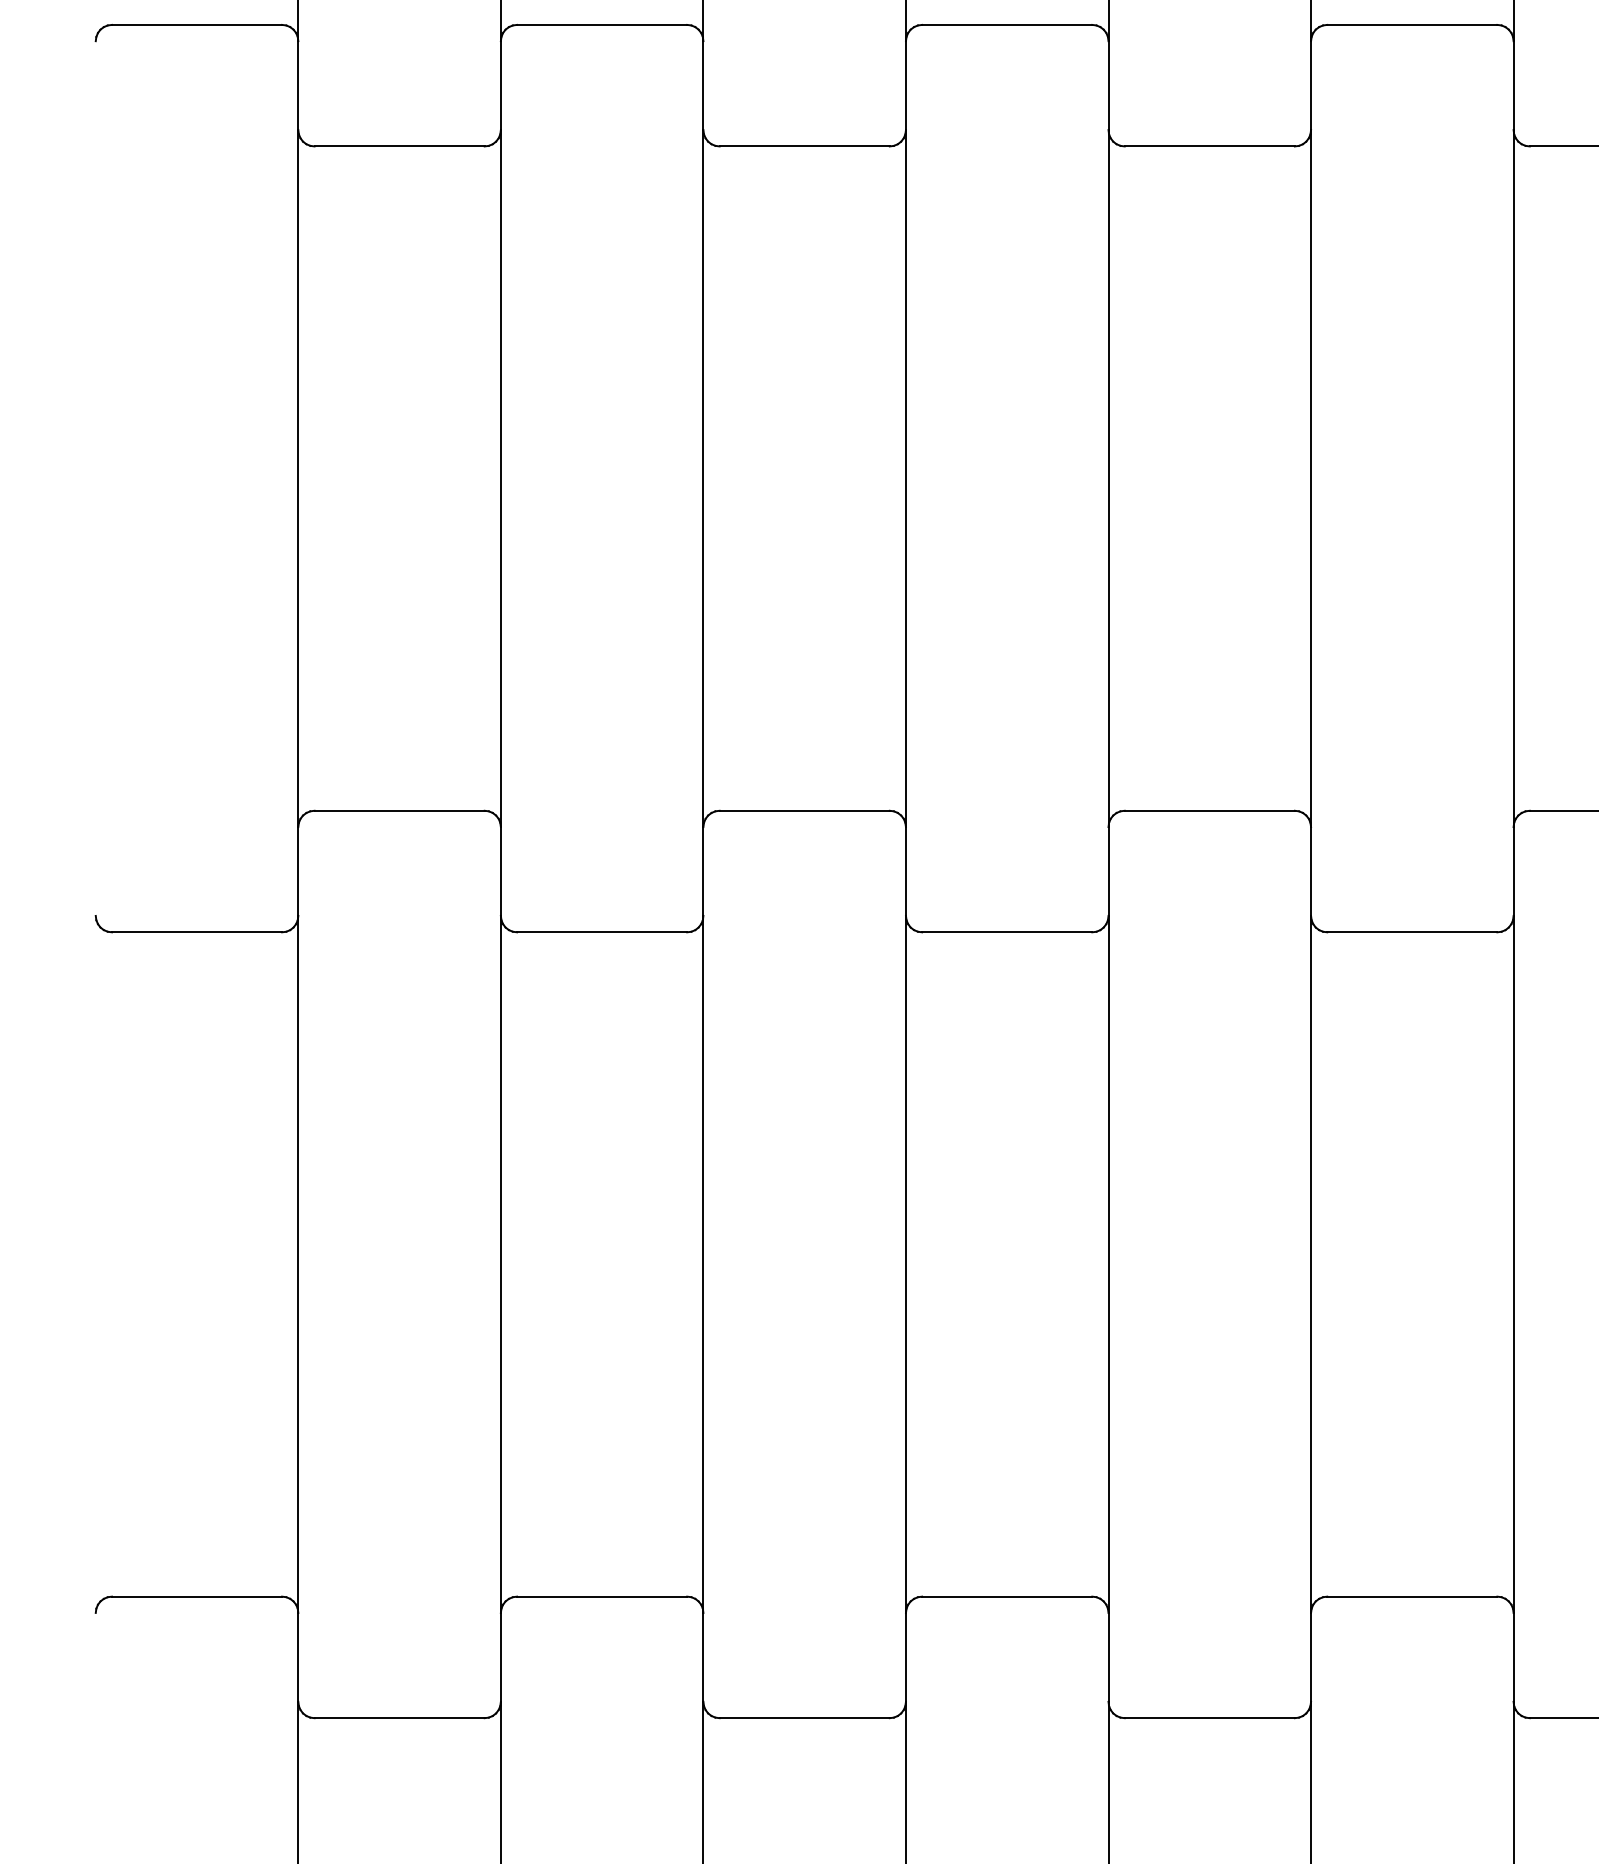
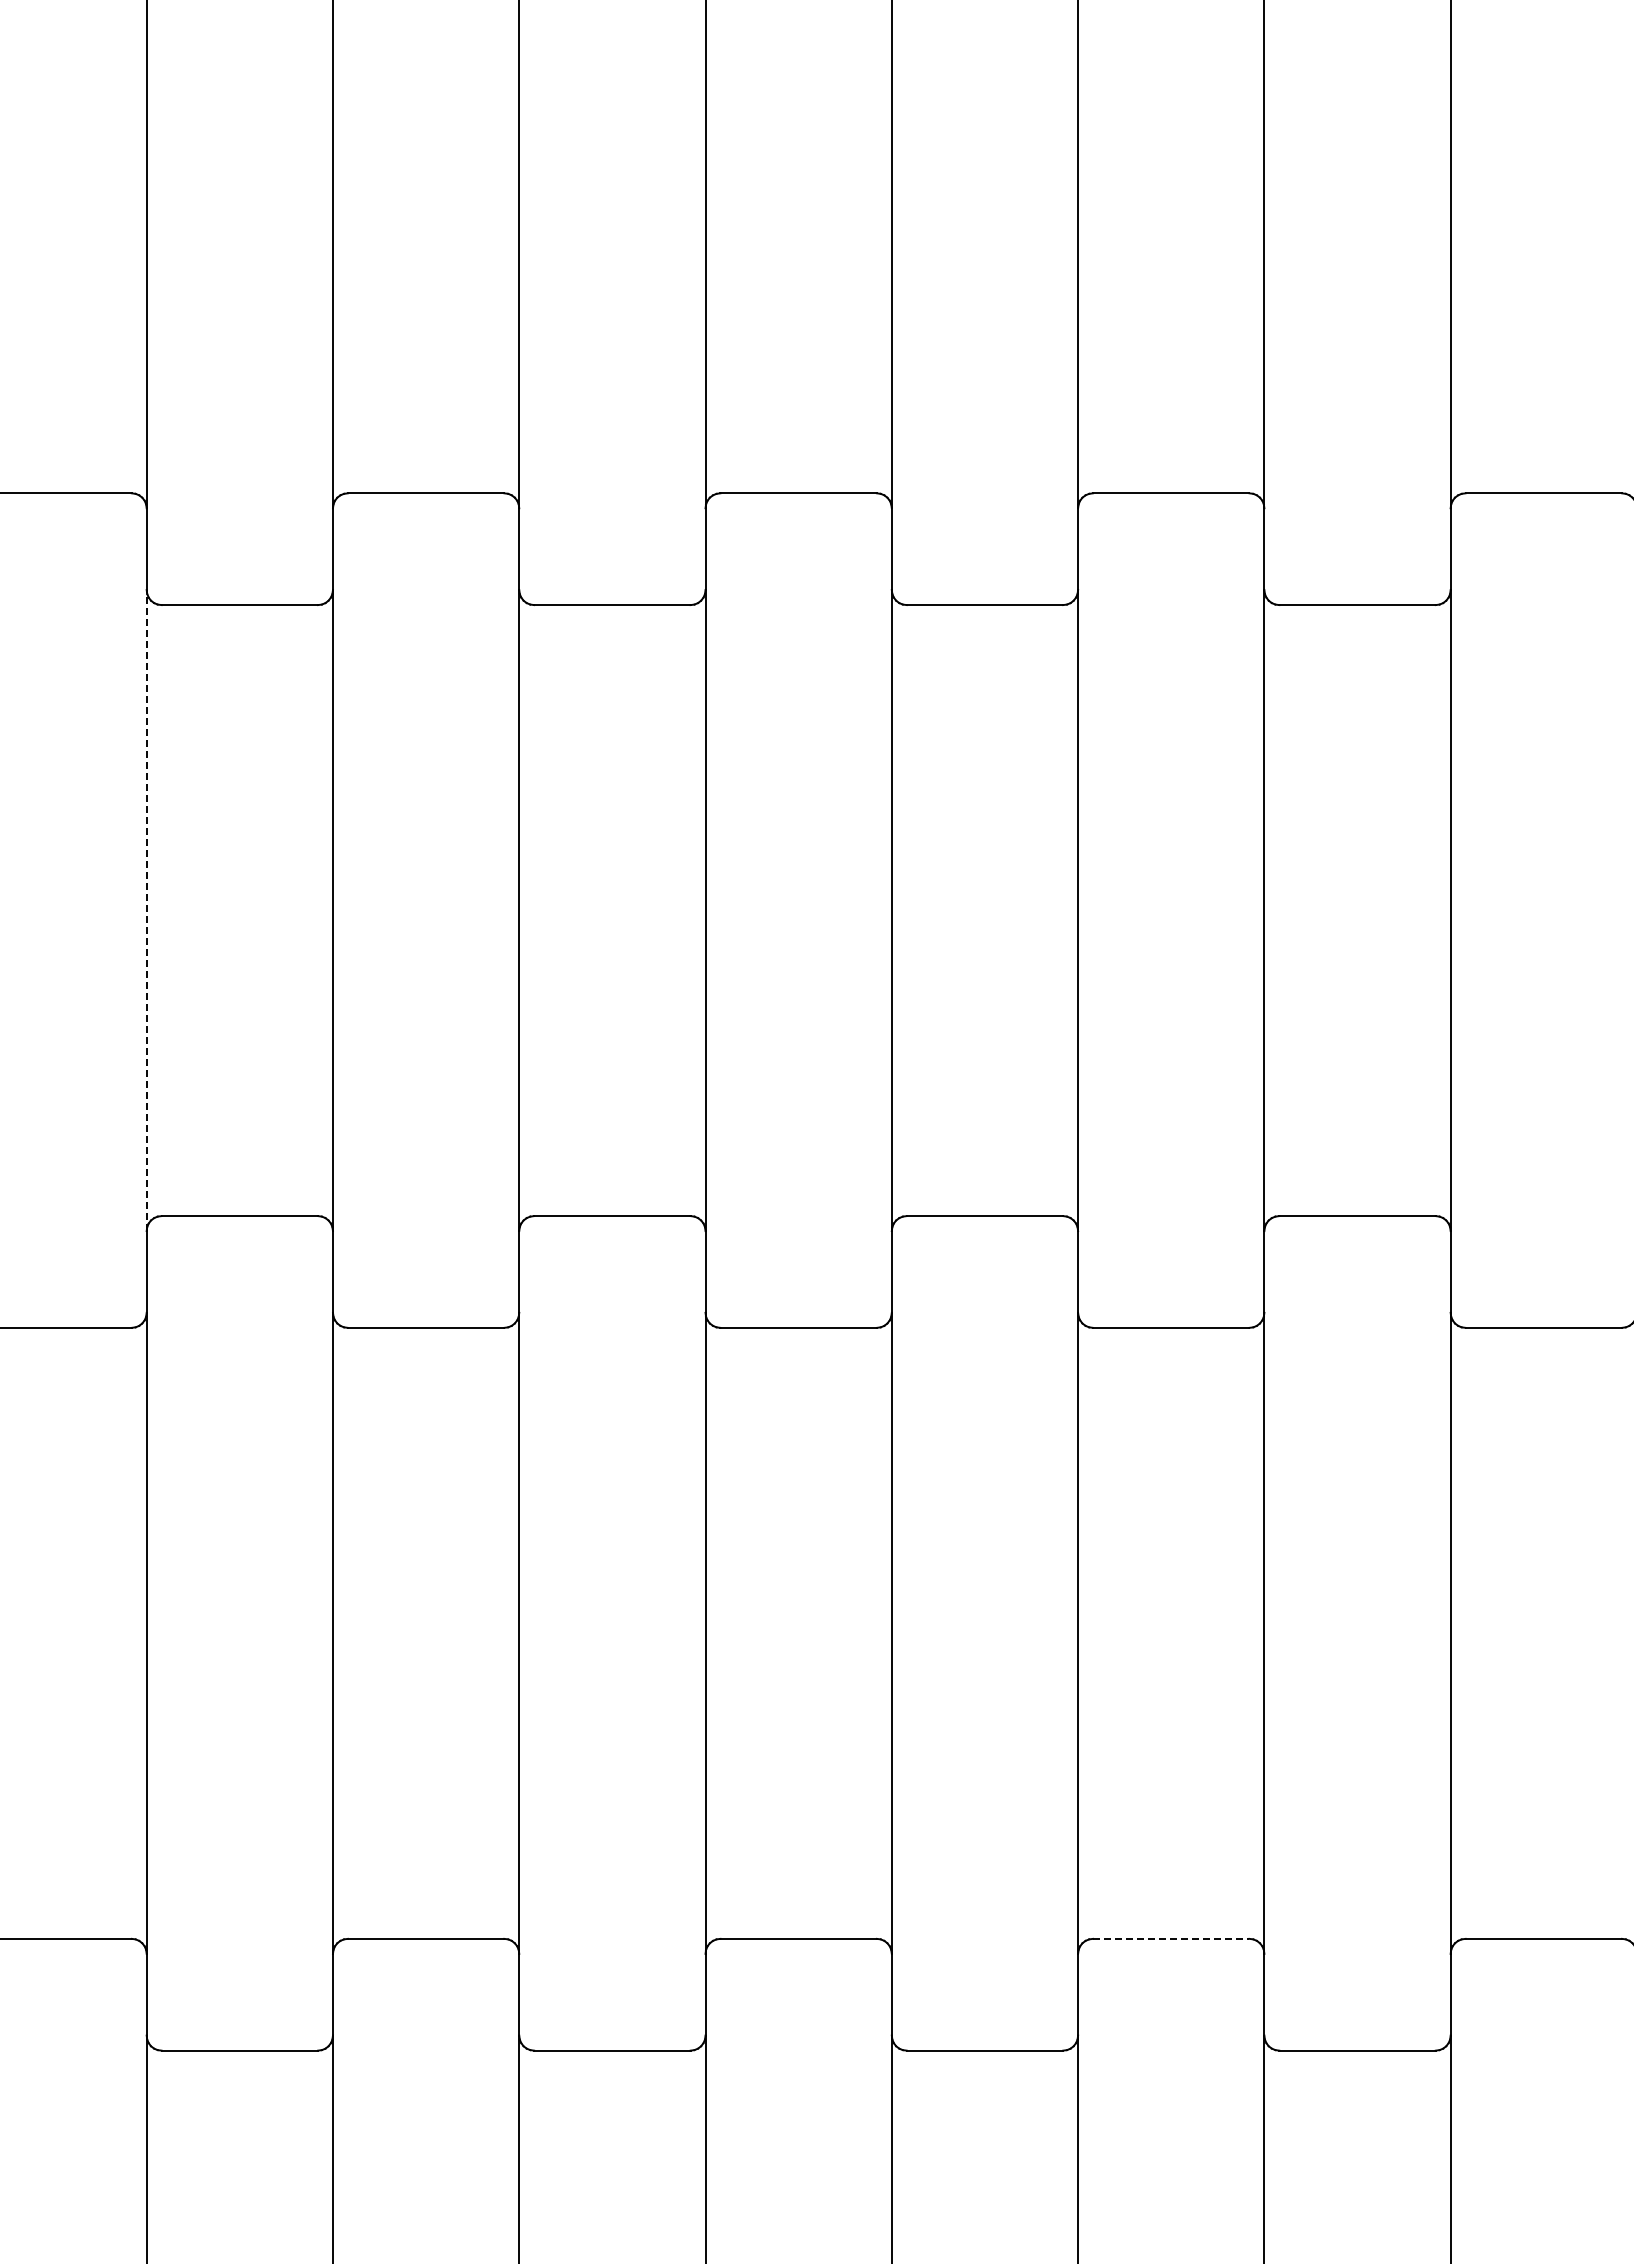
line: (298, 478) -> (146, 910), solid -> dashed
line: (1412, 1596) -> (1171, 1938), solid -> dashed

